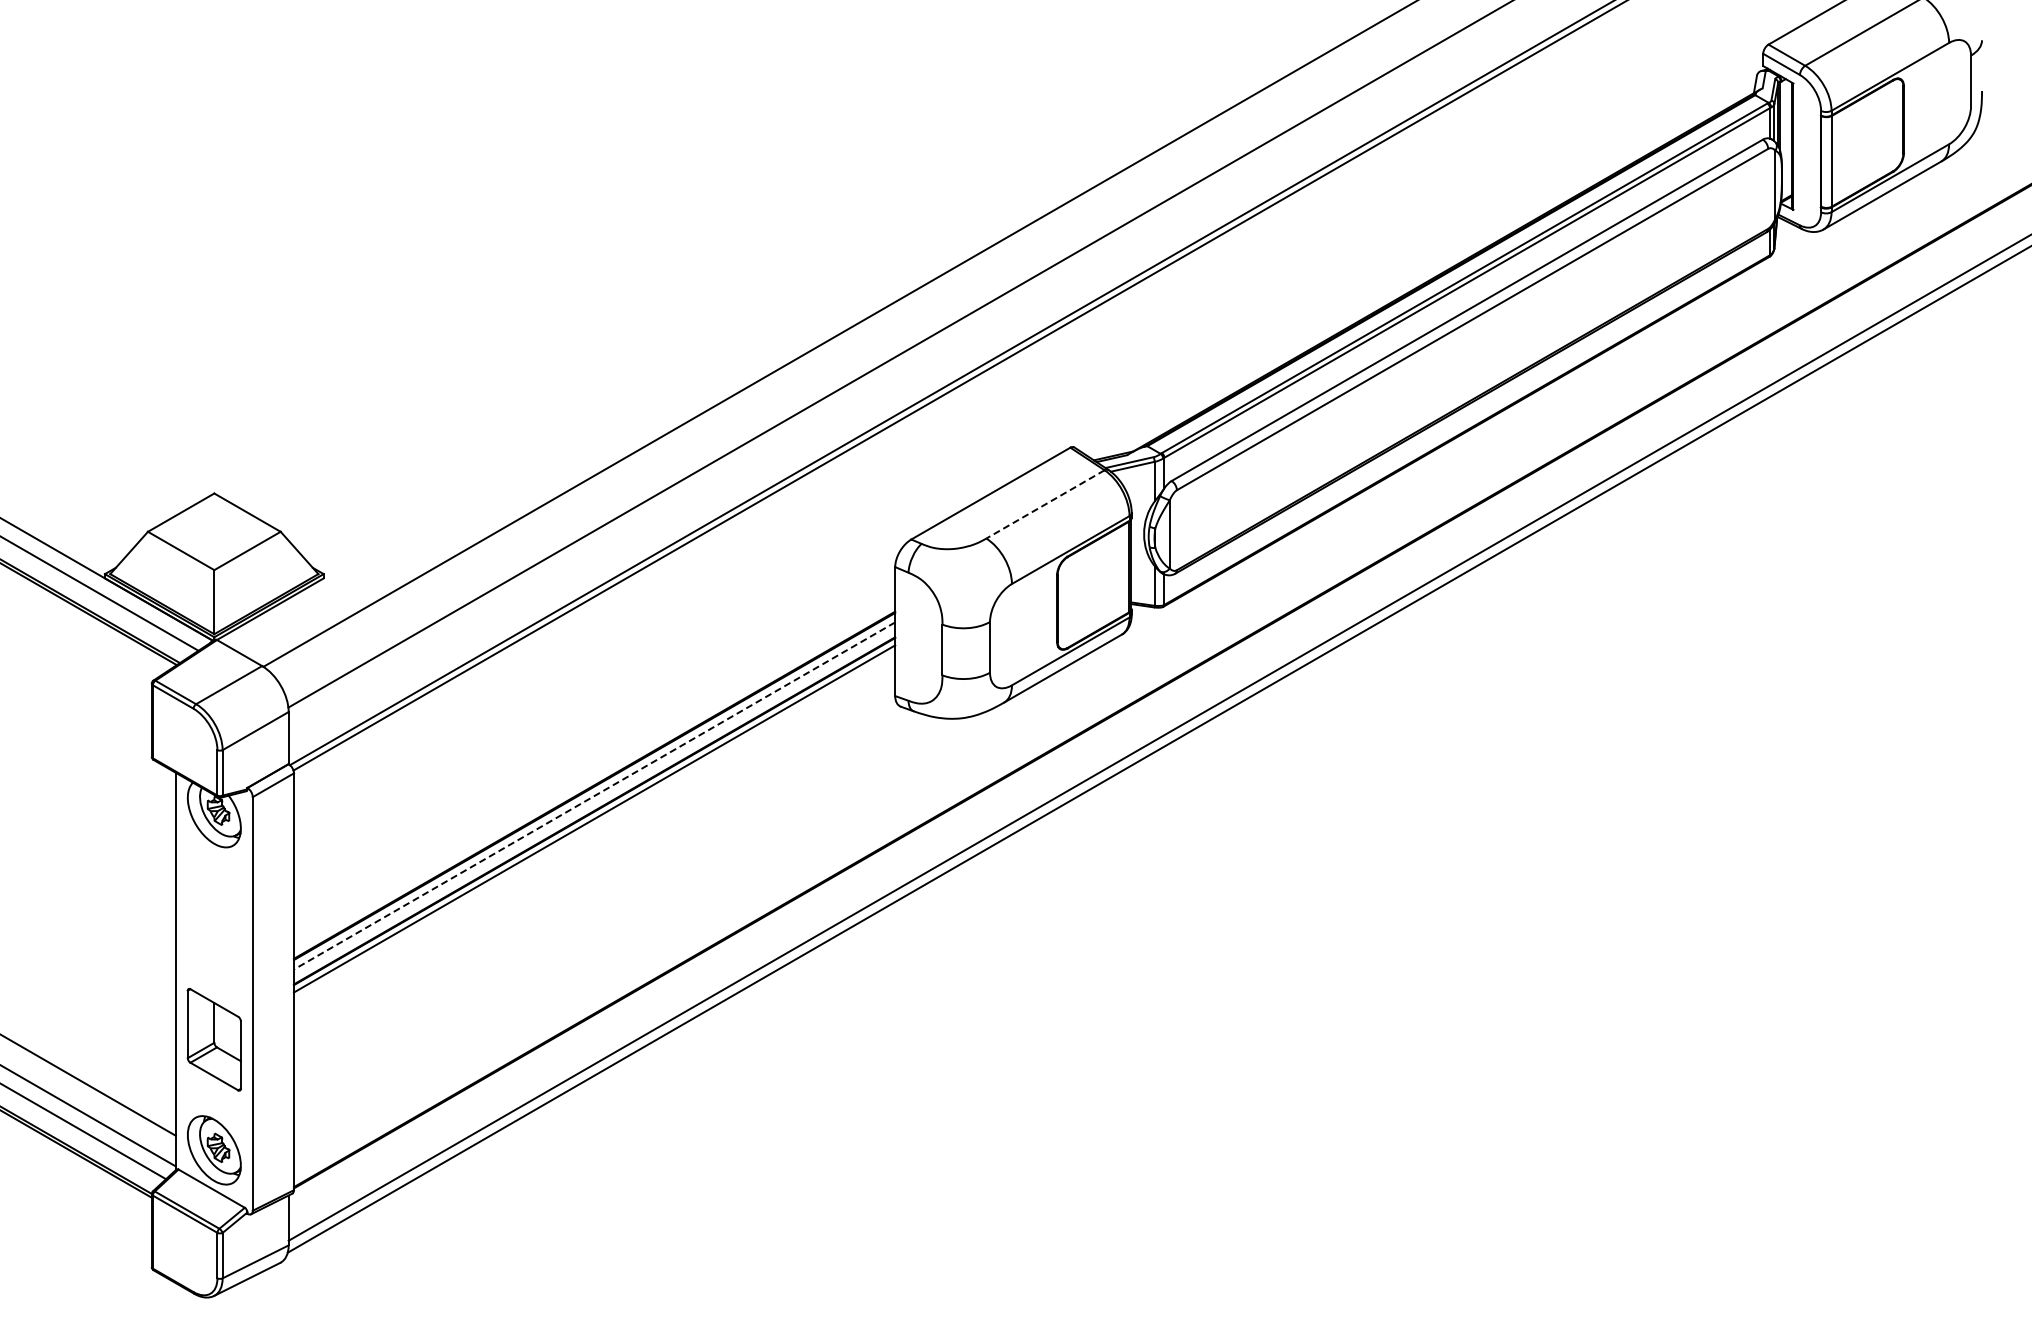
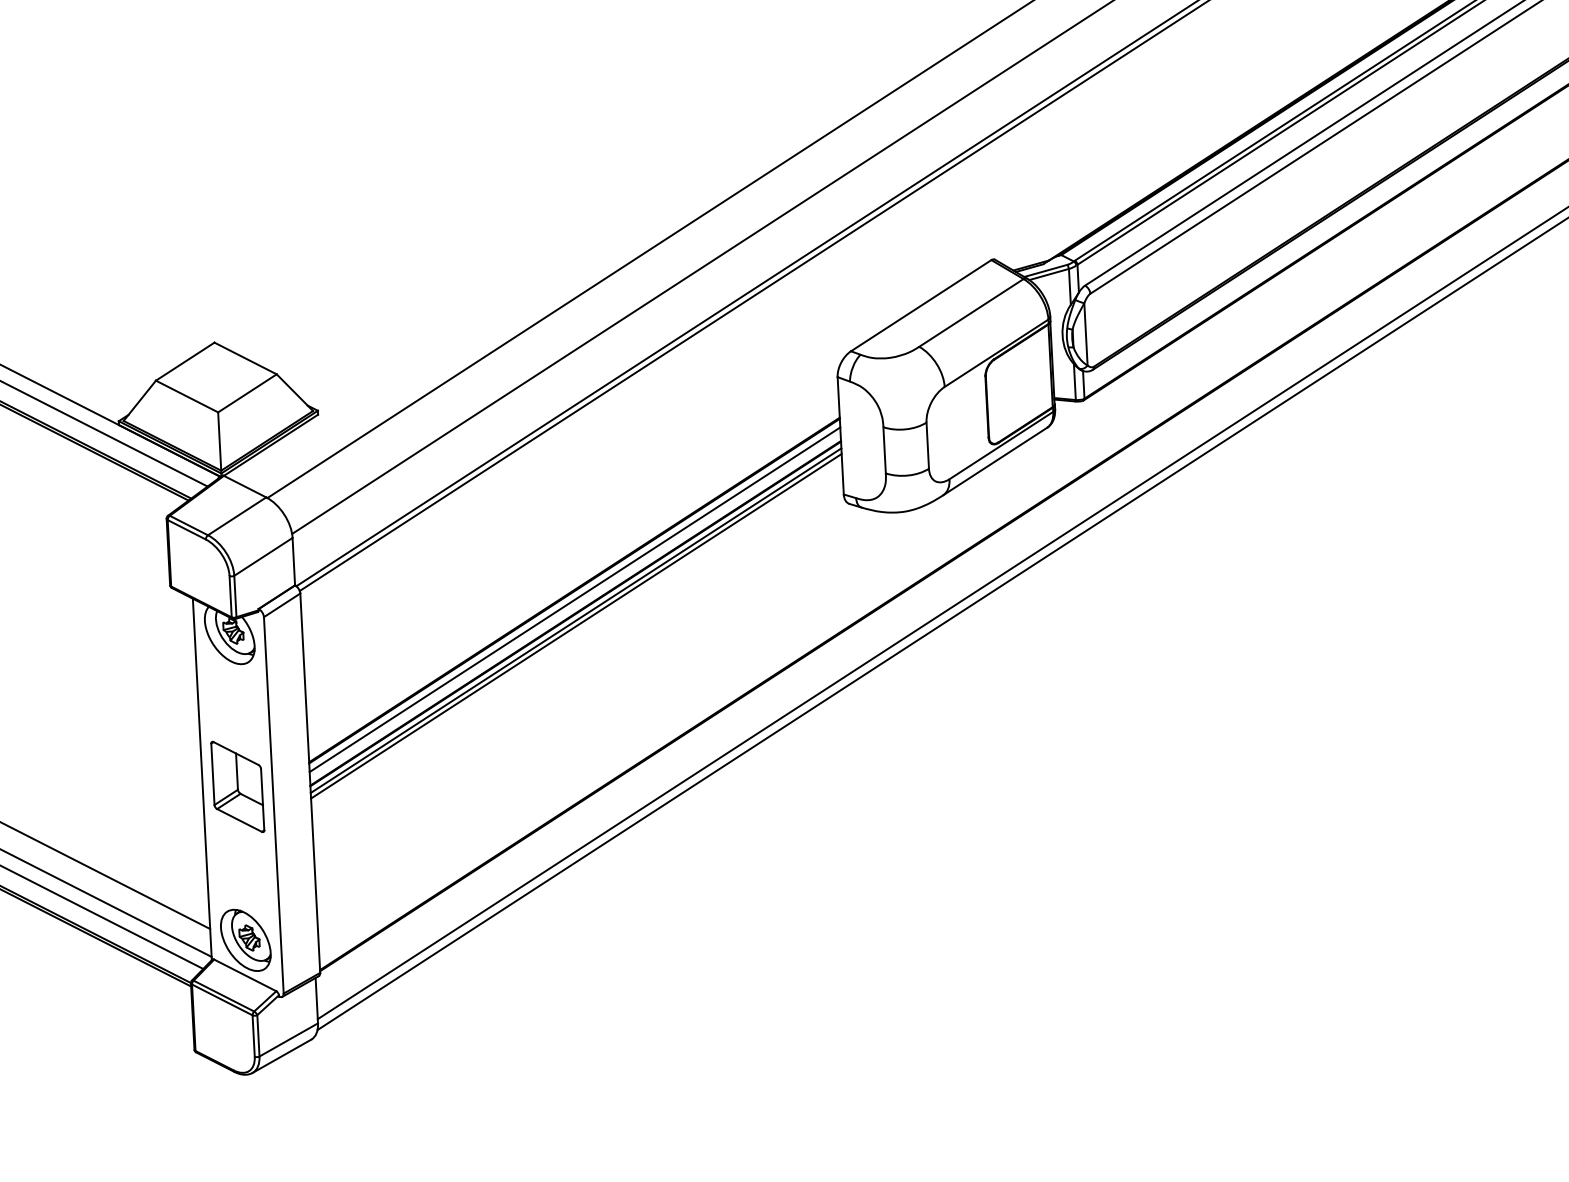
line: (1045, 504) -> (971, 313), dashed -> solid
line: (594, 796) -> (574, 600), dashed -> solid
line: (594, 824) -> (576, 625), added
part: (213, 1039) -> (237, 786), moved

